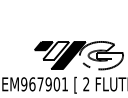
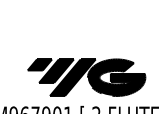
fill: (56, 50) -> (56, 70), added
fill: (101, 55) -> (116, 77), added

